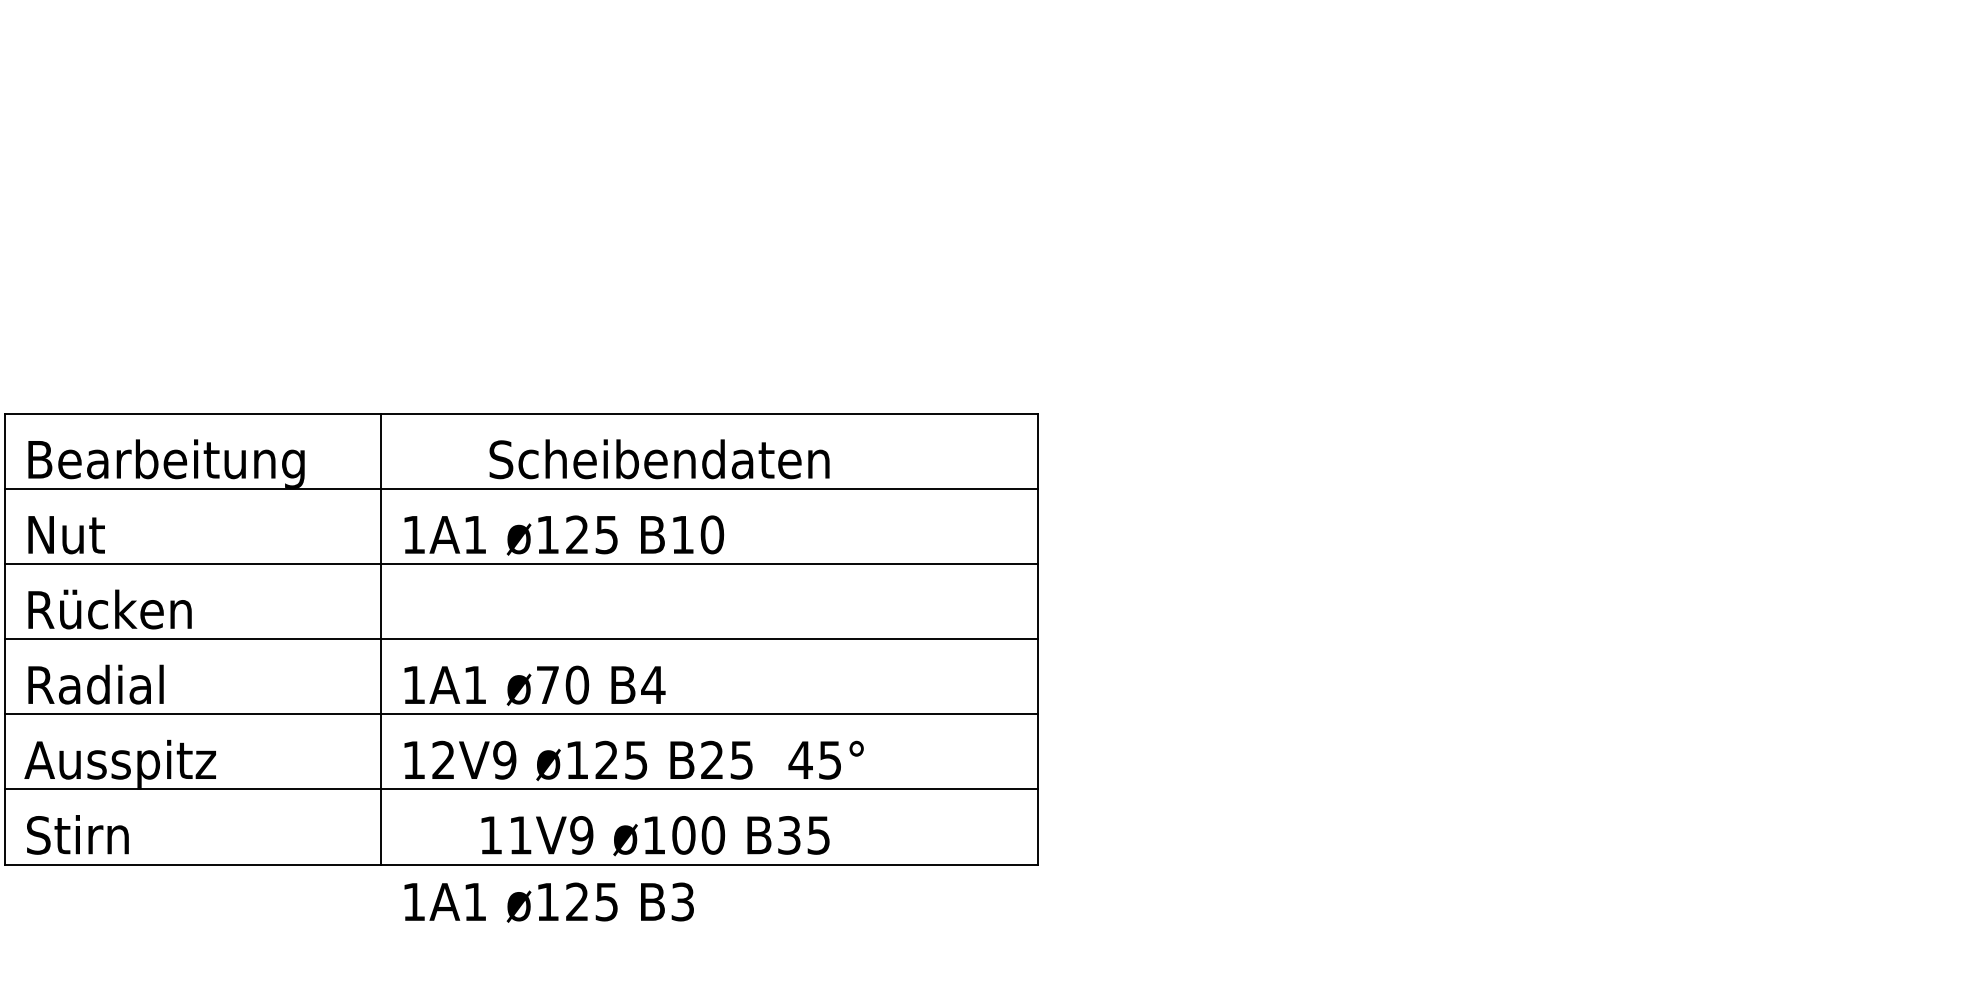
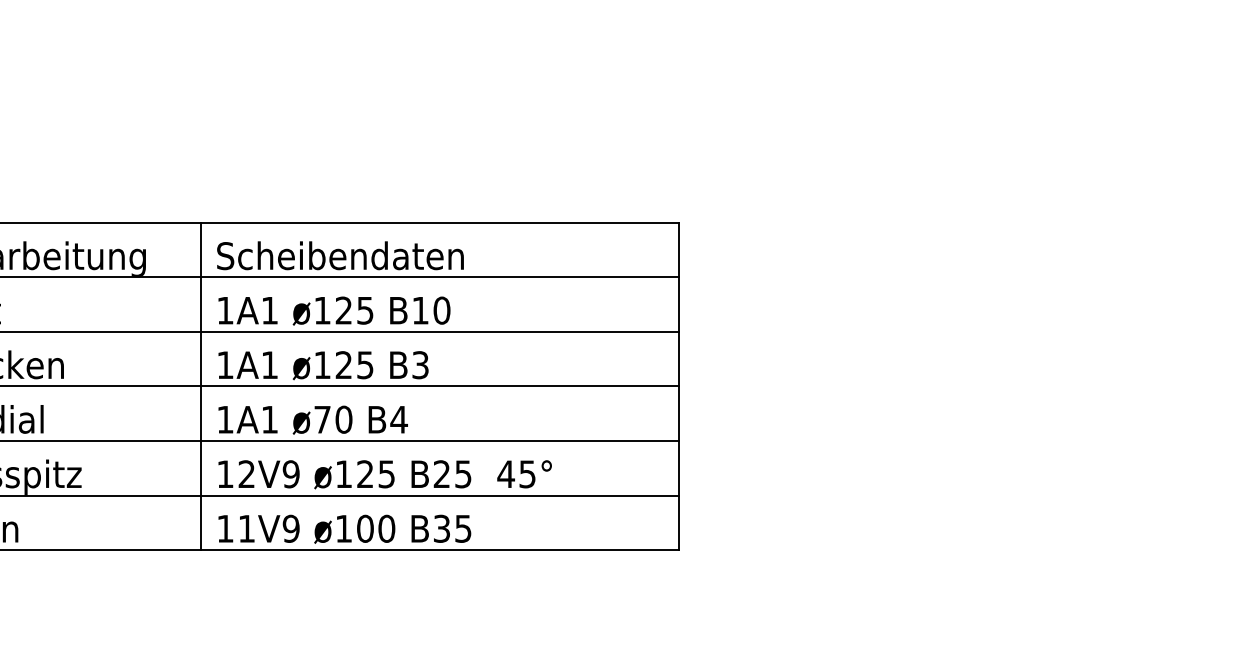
text: (659, 459) -> (340, 255), moved
text: (655, 836) -> (344, 529), moved
text: (548, 902) -> (323, 365), moved

